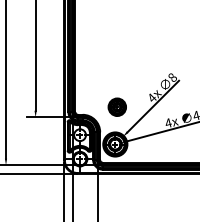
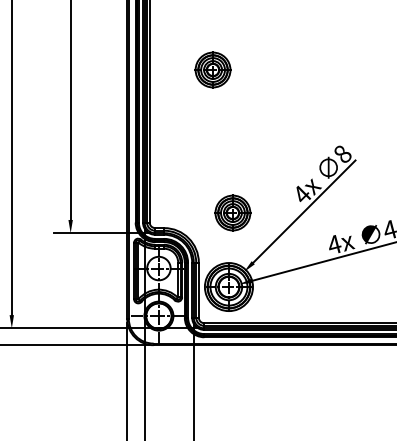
part: (106, 34) -> (211, 68), added

